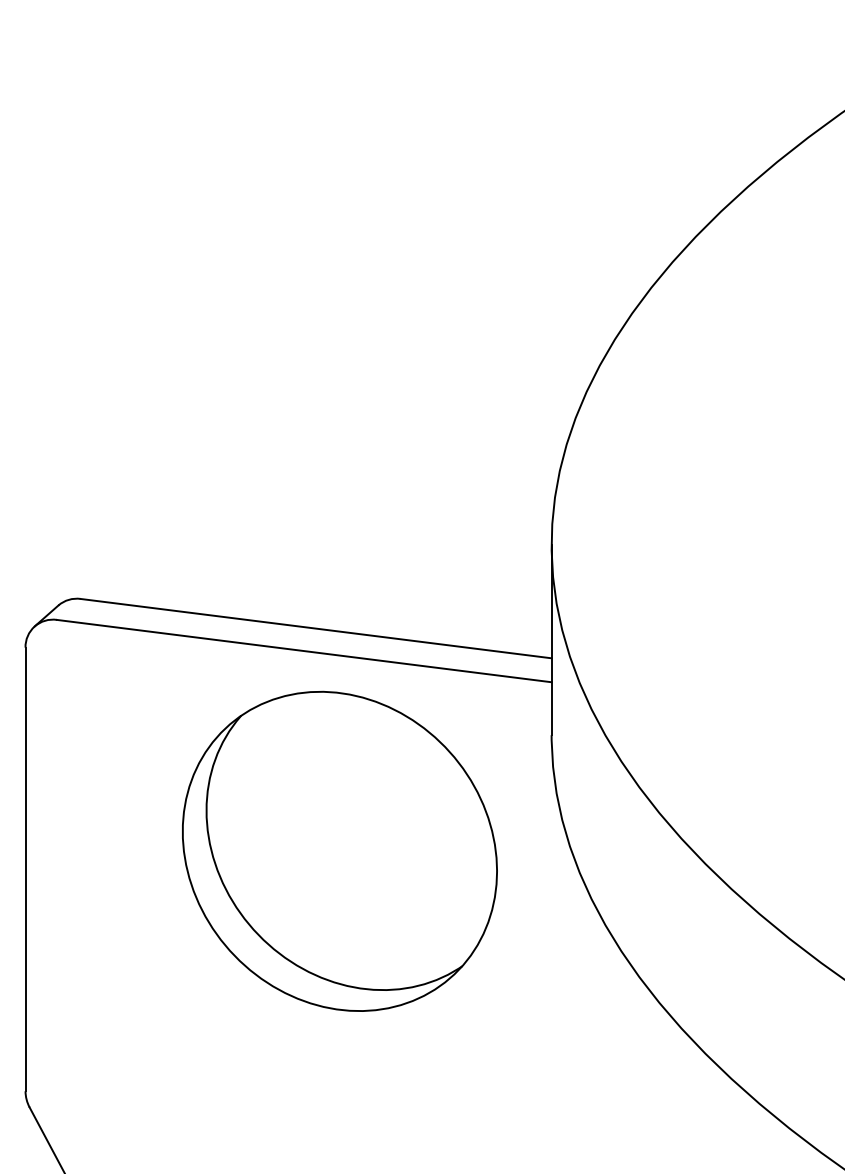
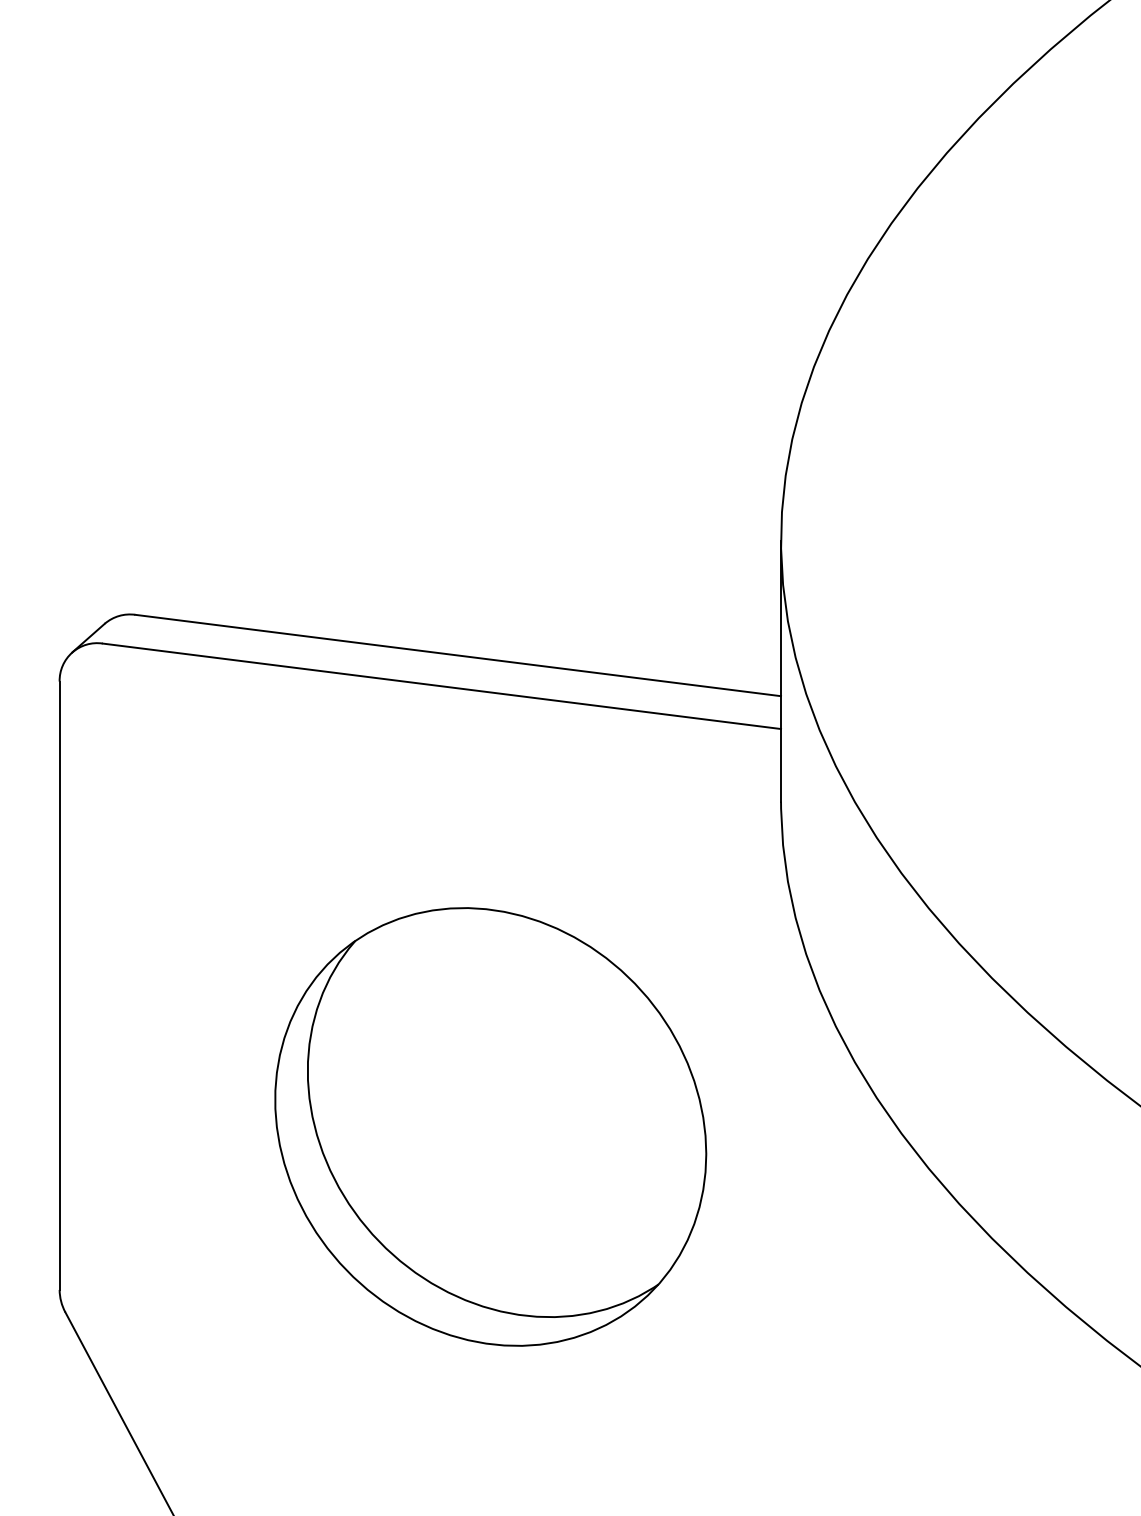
part: (339, 850) -> (490, 1125), moved

